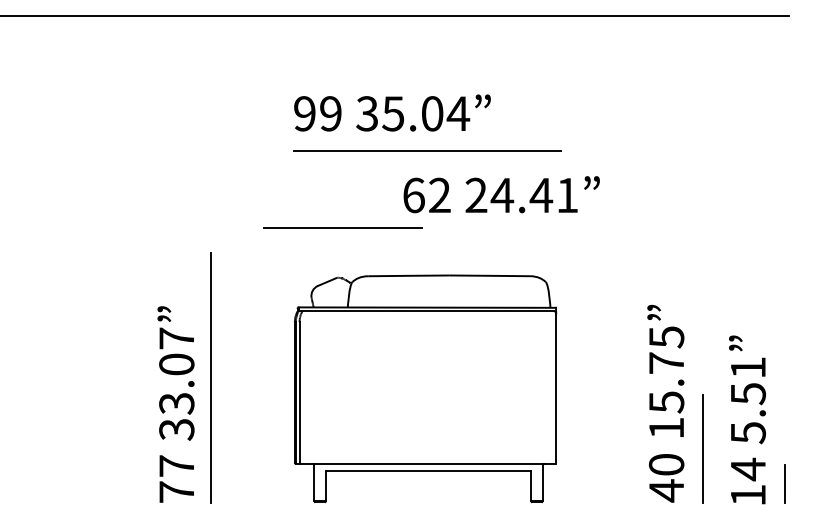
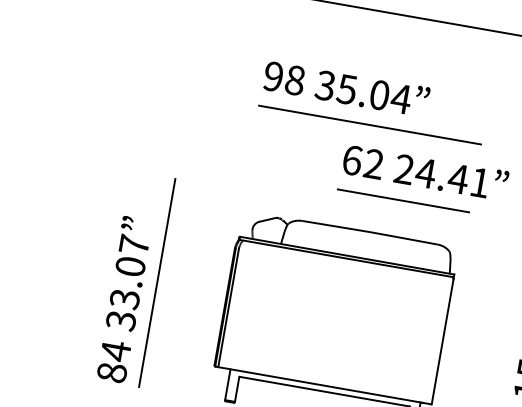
text: (330, 113) -> (294, 80), 99 -> 98
line: (342, 227) -> (403, 200), moved
text: (176, 478) -> (113, 361), 77 -> 84

